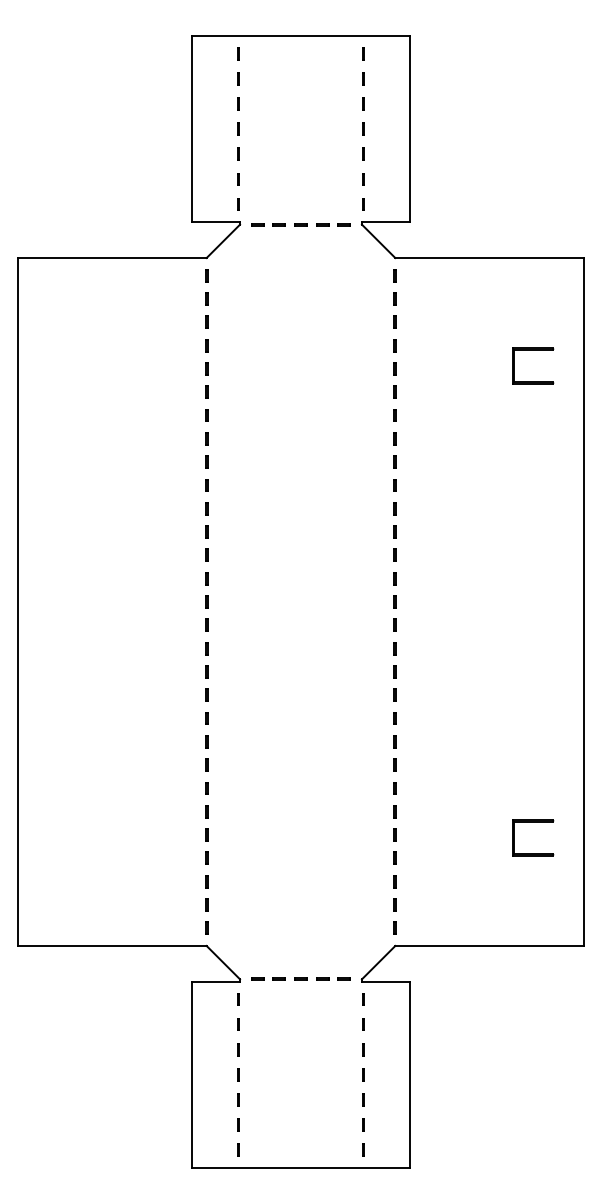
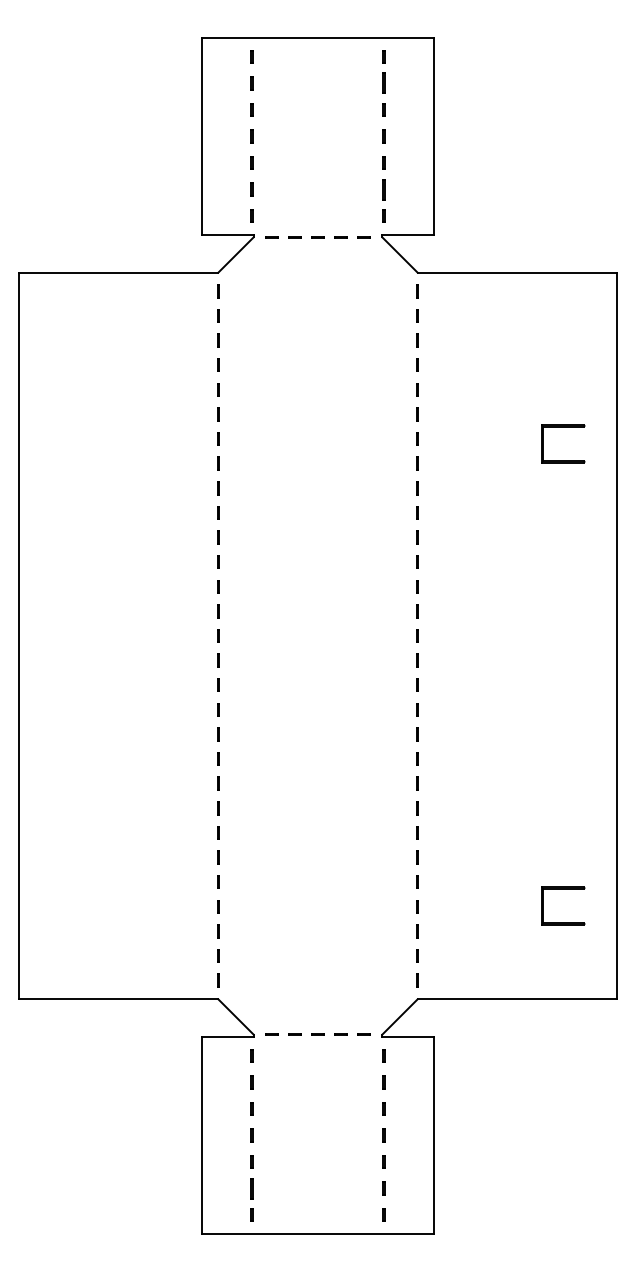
part: (363, 78) -> (383, 83), size x1.6
part: (363, 179) -> (383, 189), size x1.6
part: (533, 350) -> (563, 427), moved
part: (533, 822) -> (563, 889), moved
part: (238, 1125) -> (251, 1188), size x1.6

